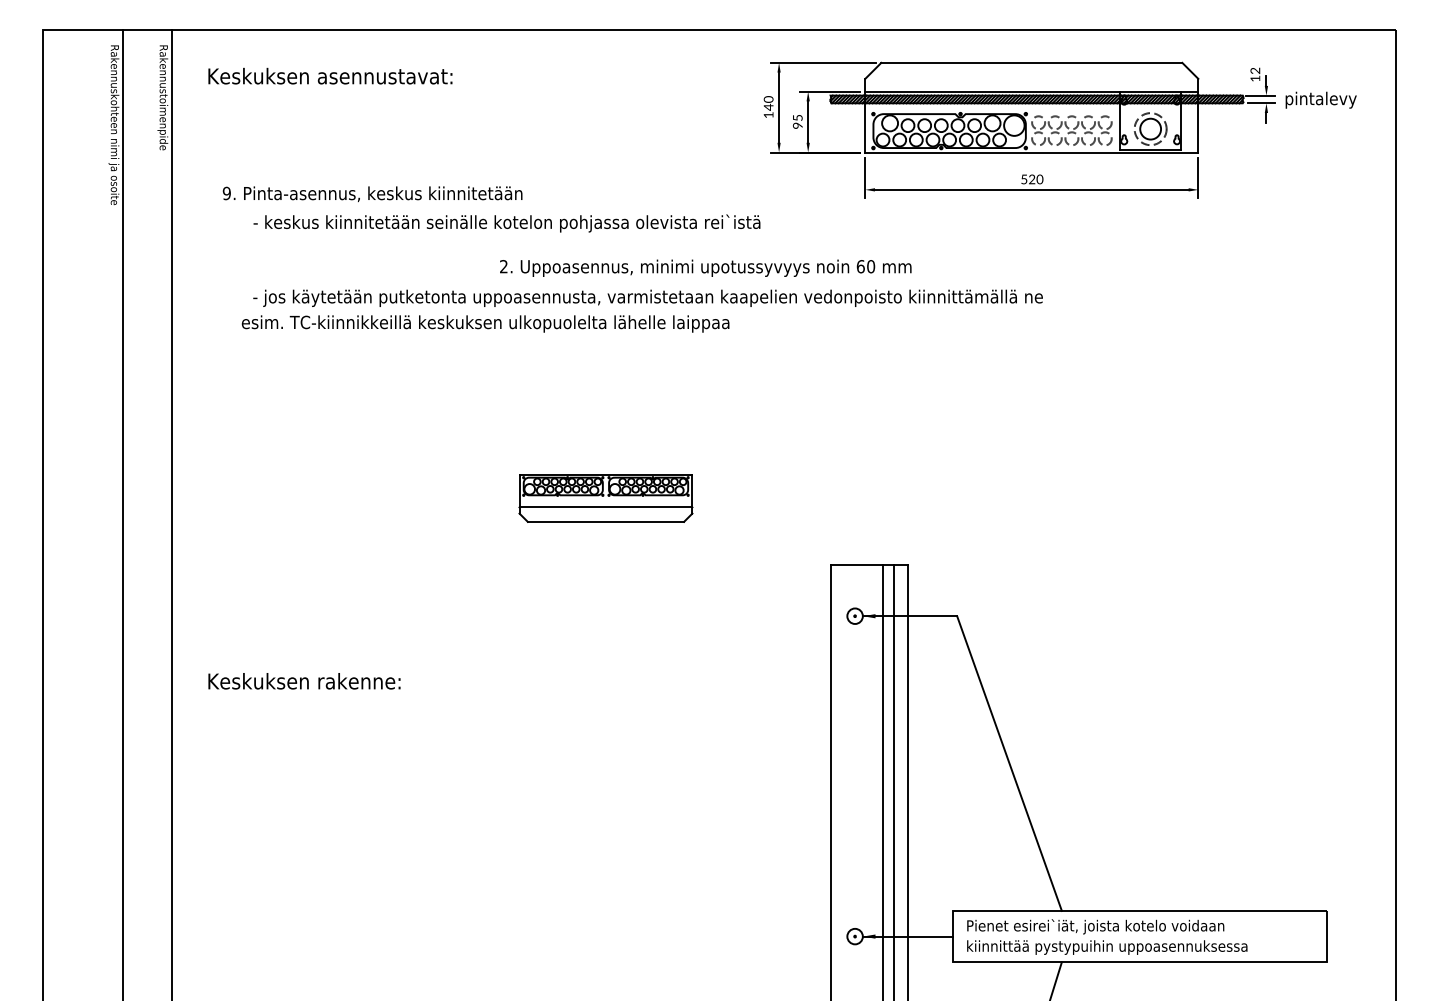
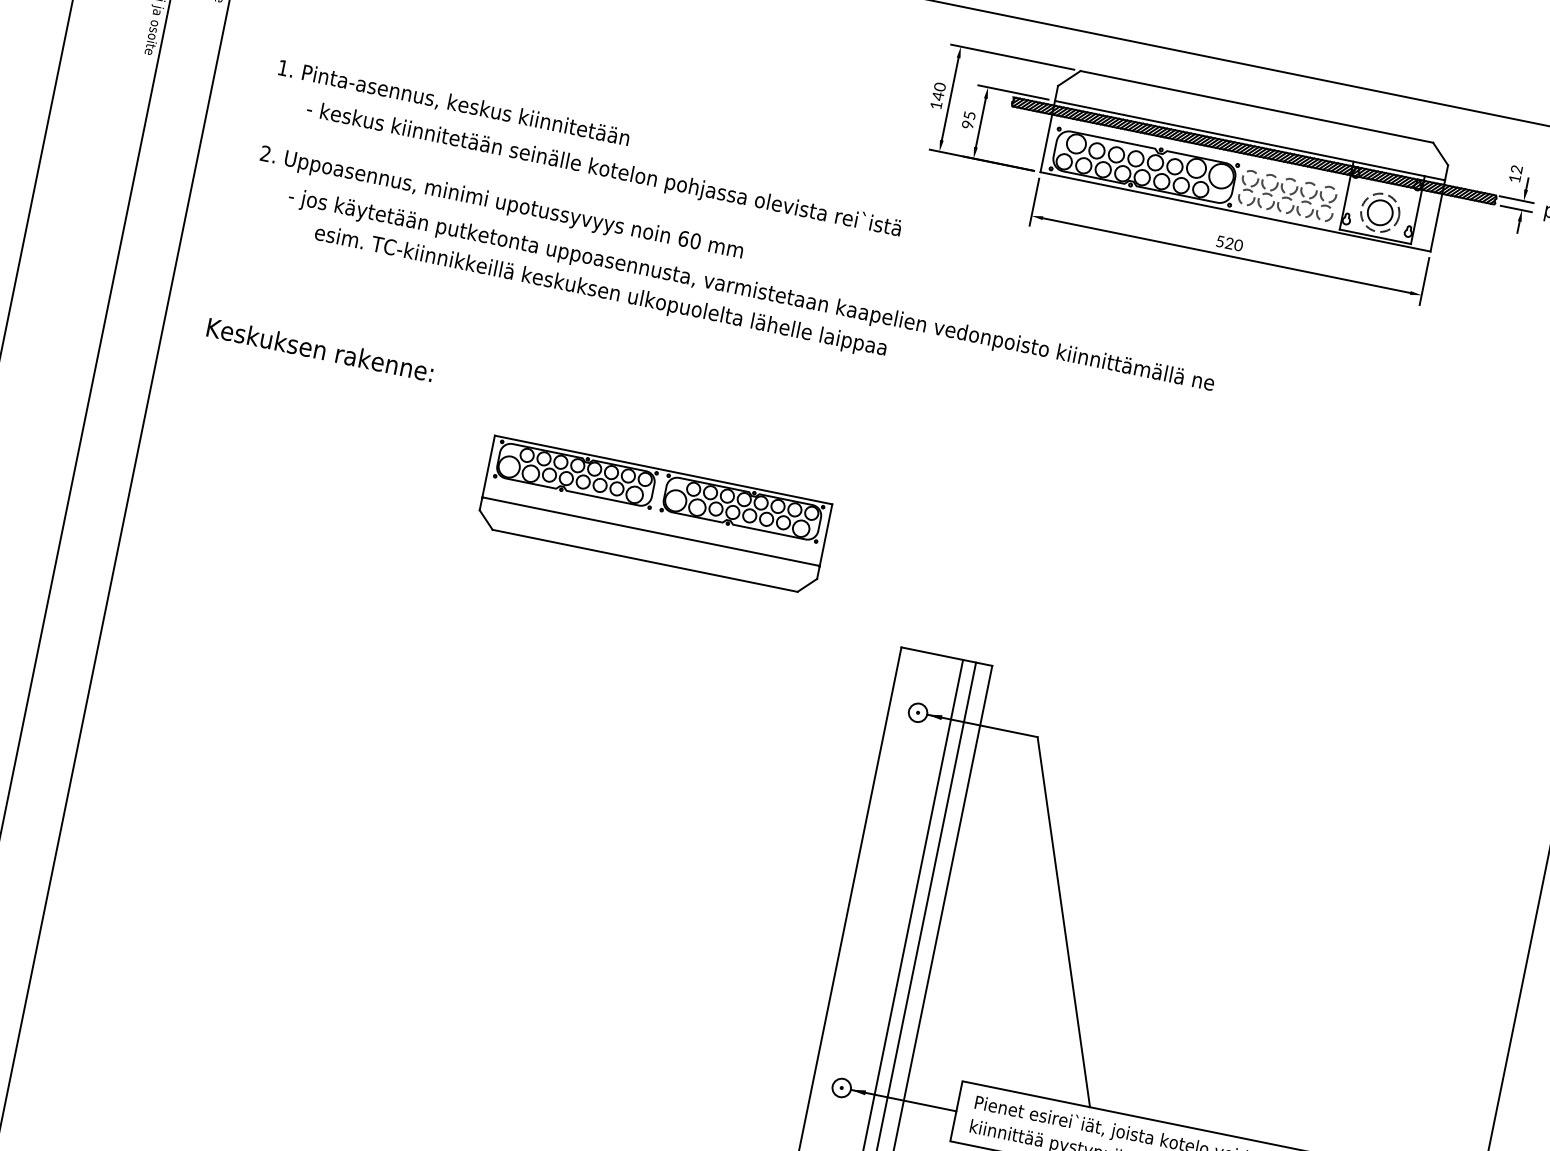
text: (226, 193) -> (282, 67), 9. -> 1.
text: (705, 267) -> (501, 202), moved
text: (485, 323) -> (600, 291), moved
part: (605, 498) -> (653, 515), size x1.67
text: (304, 681) -> (320, 350), moved

